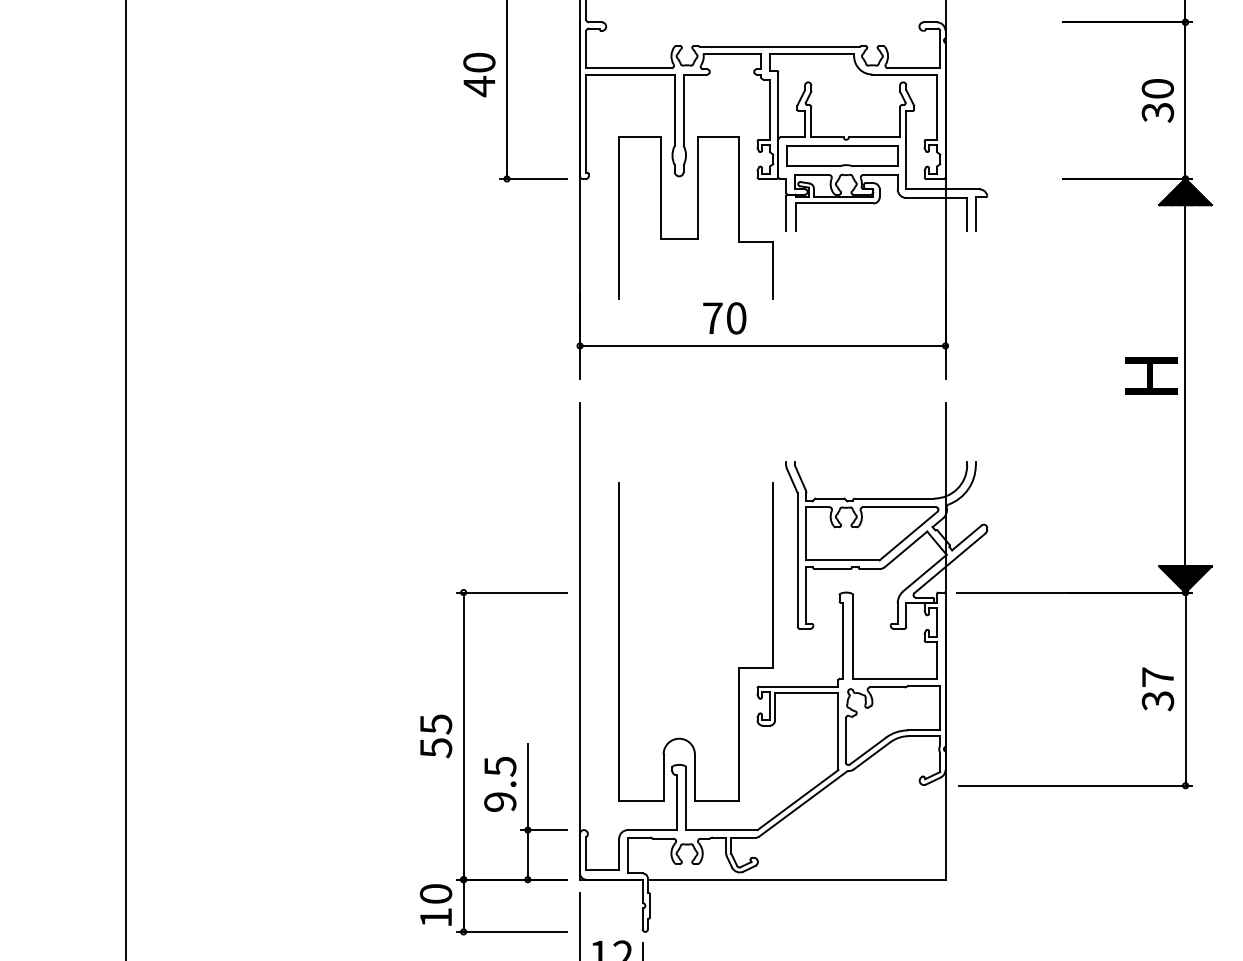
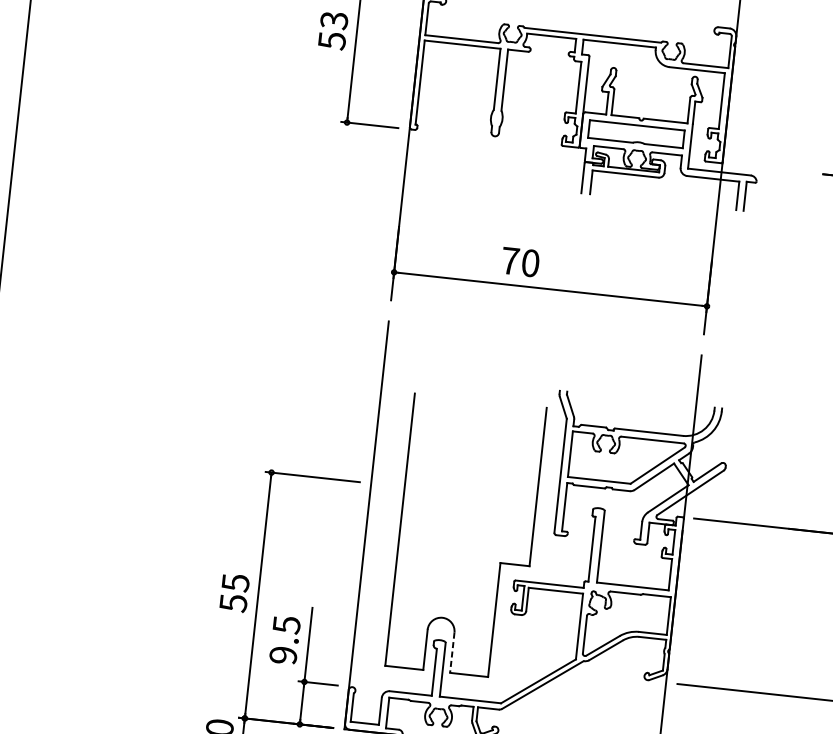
text: (479, 75) -> (333, 31), 40 -> 53
part: (695, 217) -> (504, 173), removed
line: (694, 778) -> (451, 653), solid -> dashed

